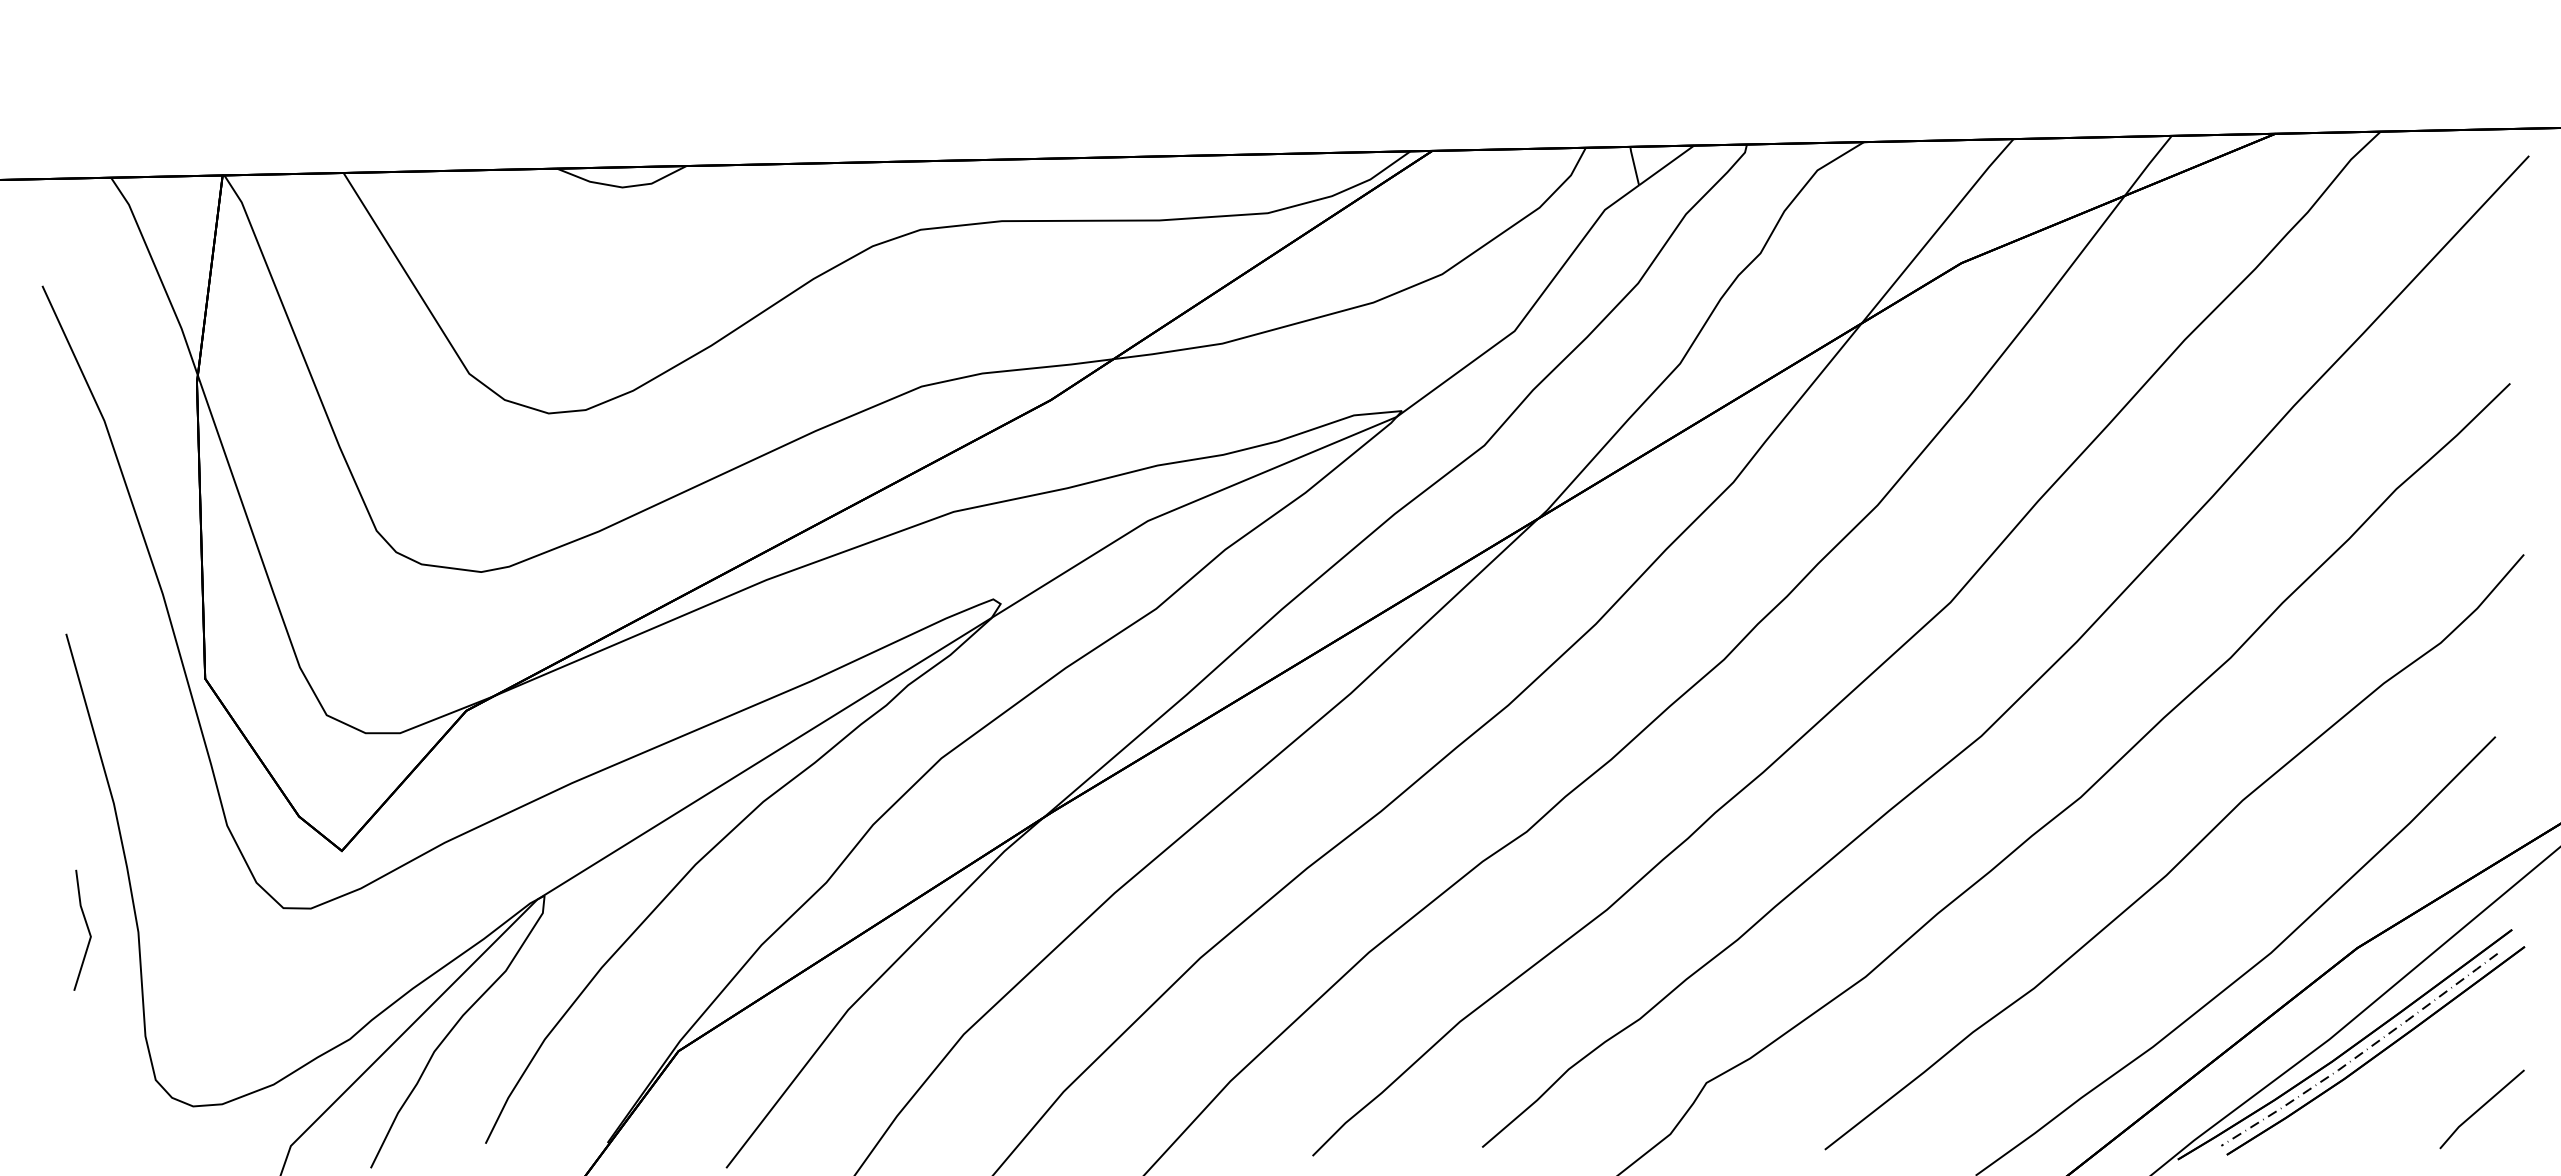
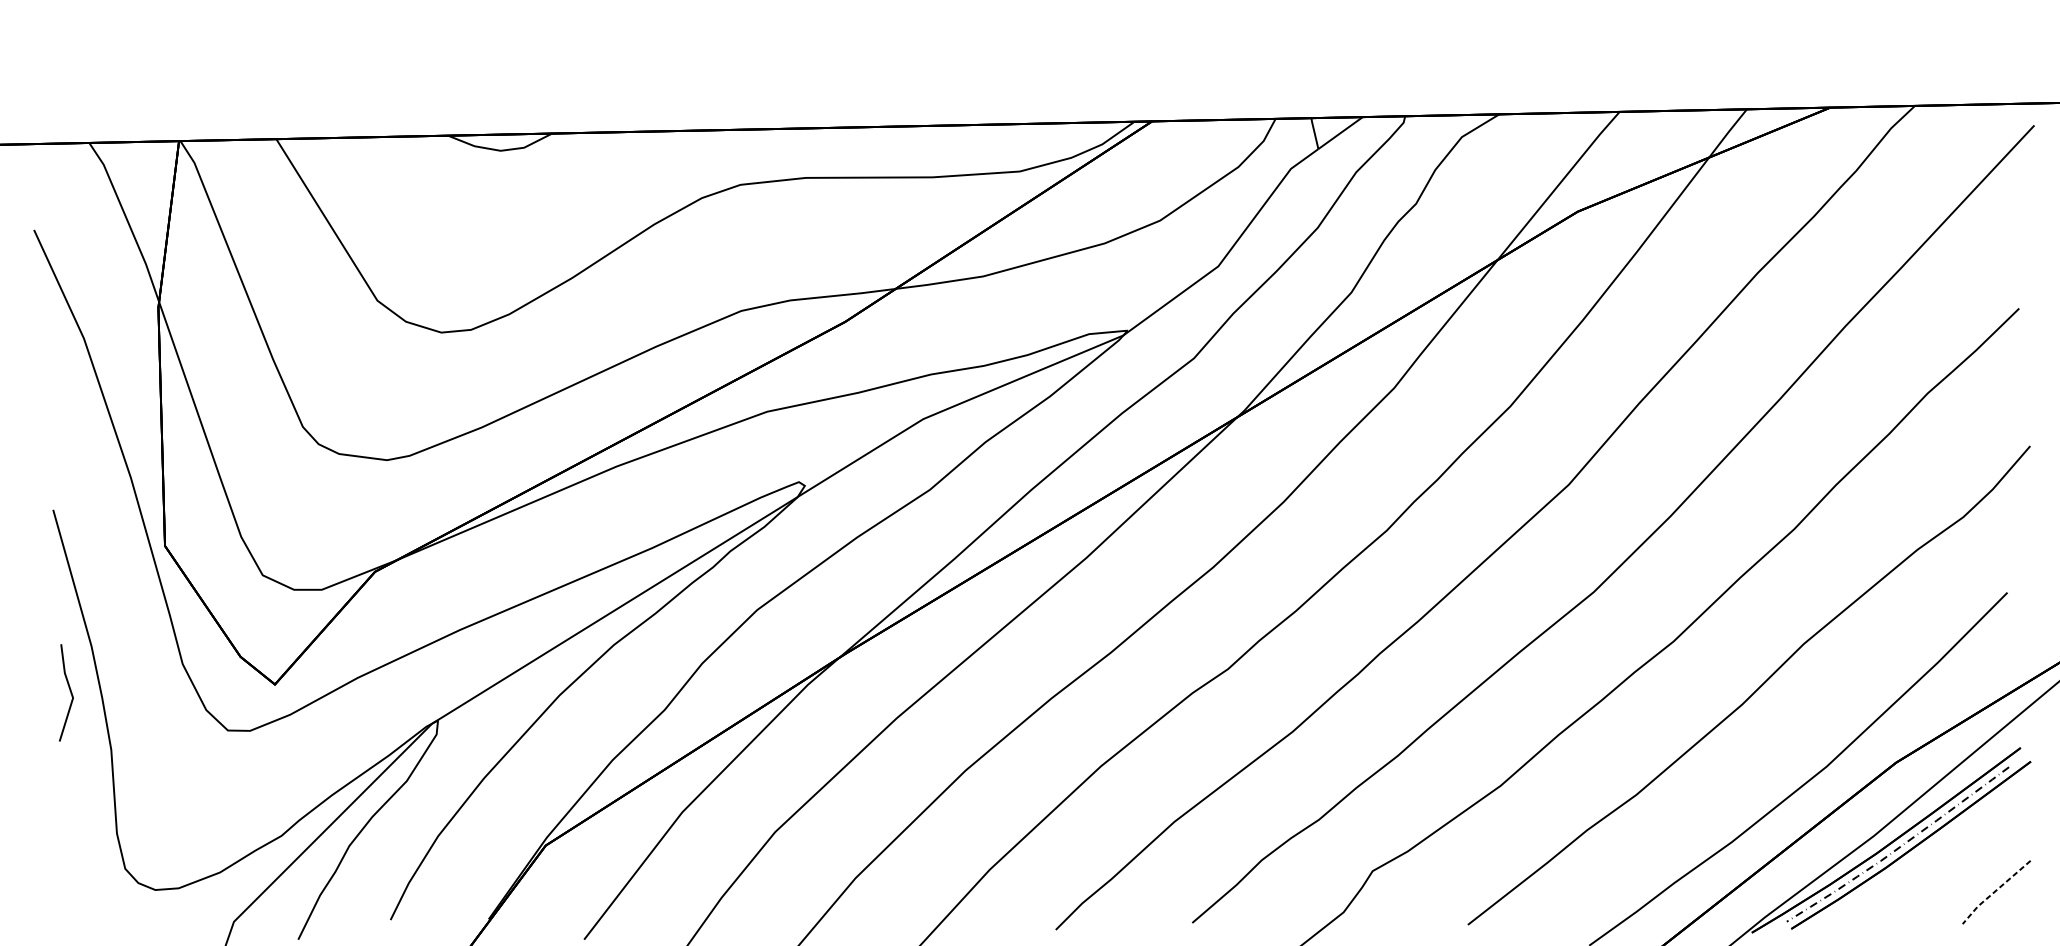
line: (86, 927) -> (69, 690), moved
line: (2480, 1108) -> (1995, 891), solid -> dashed

